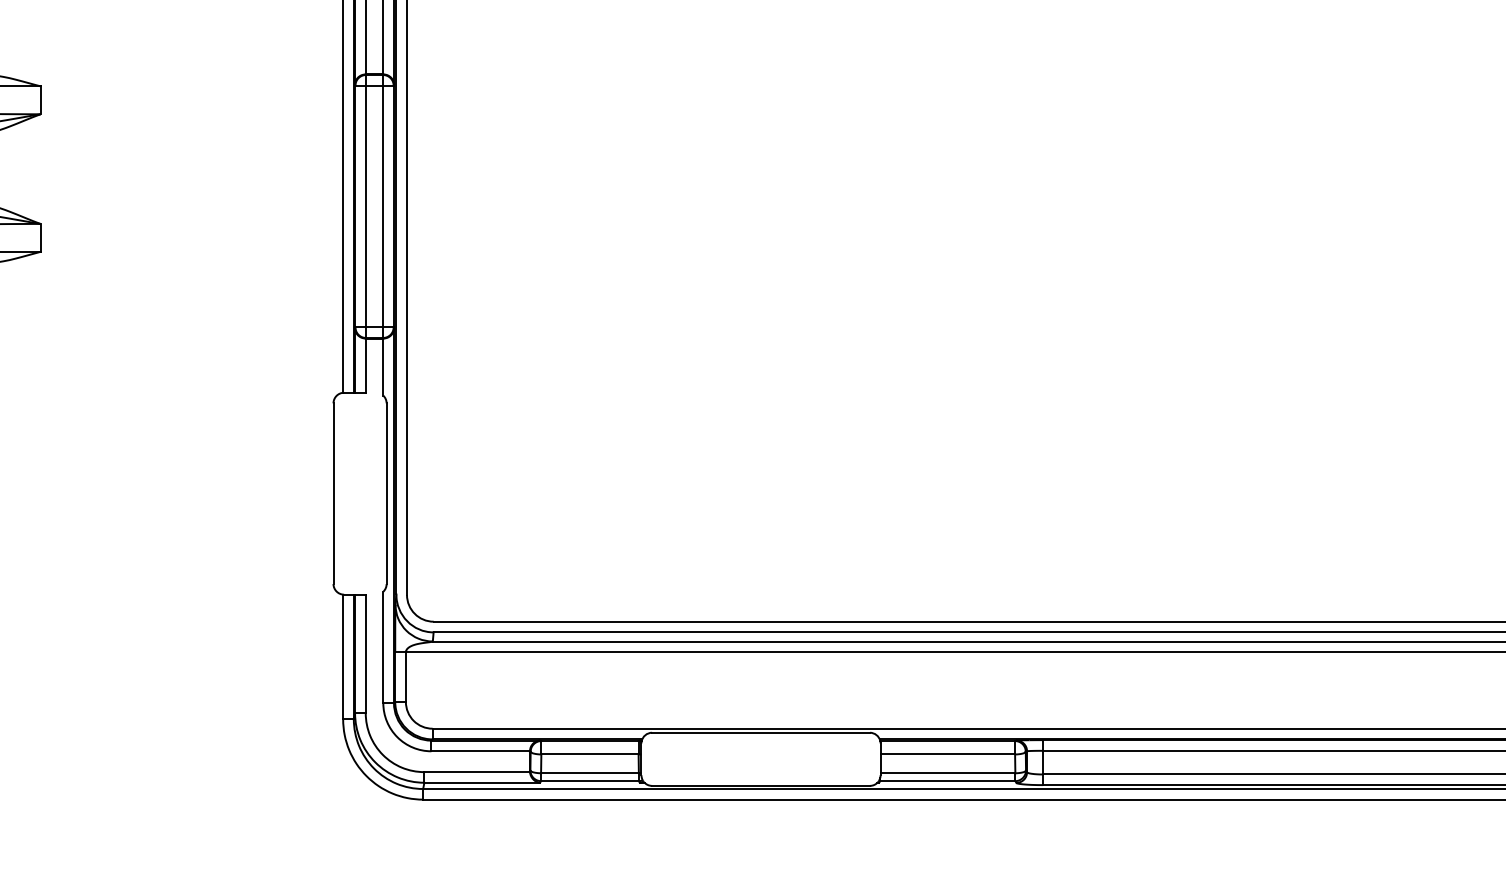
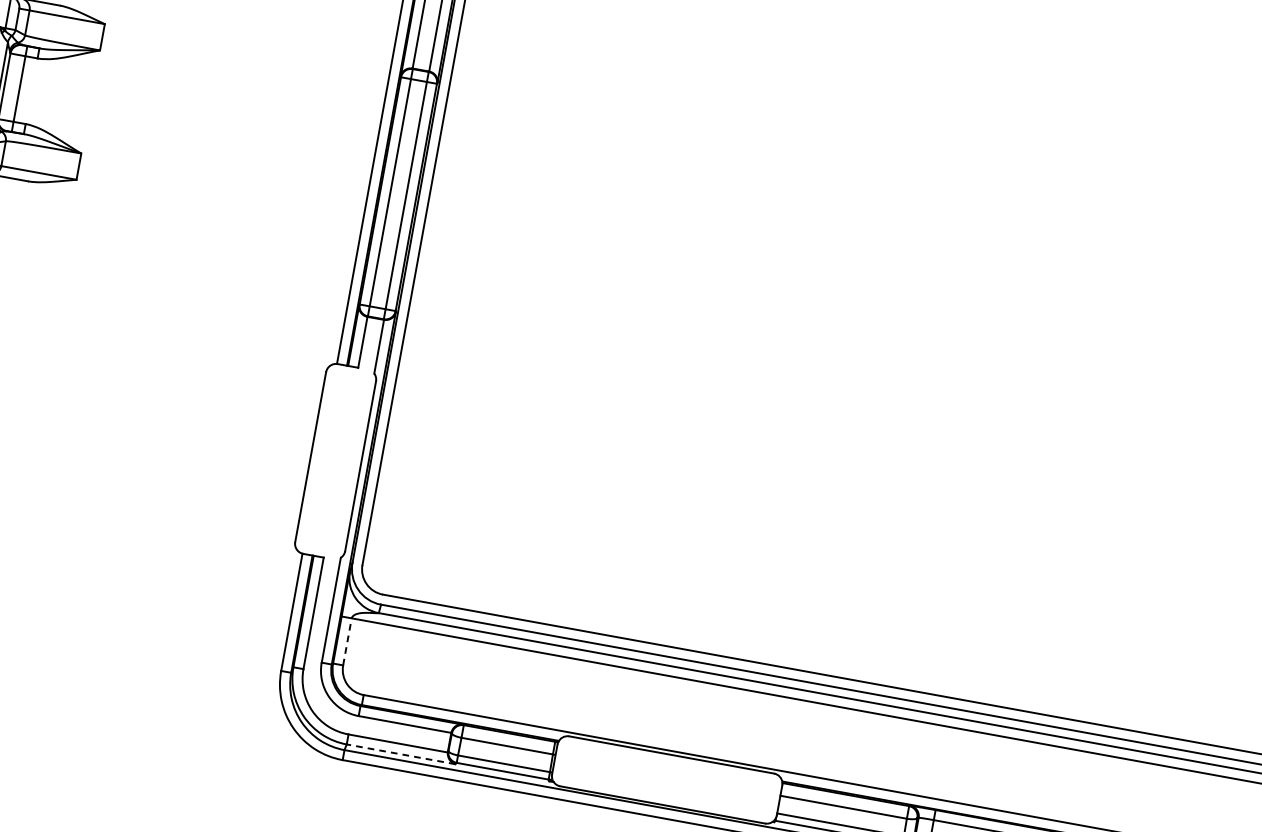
line: (405, 676) -> (347, 641), solid -> dashed
line: (482, 782) -> (401, 754), solid -> dashed

